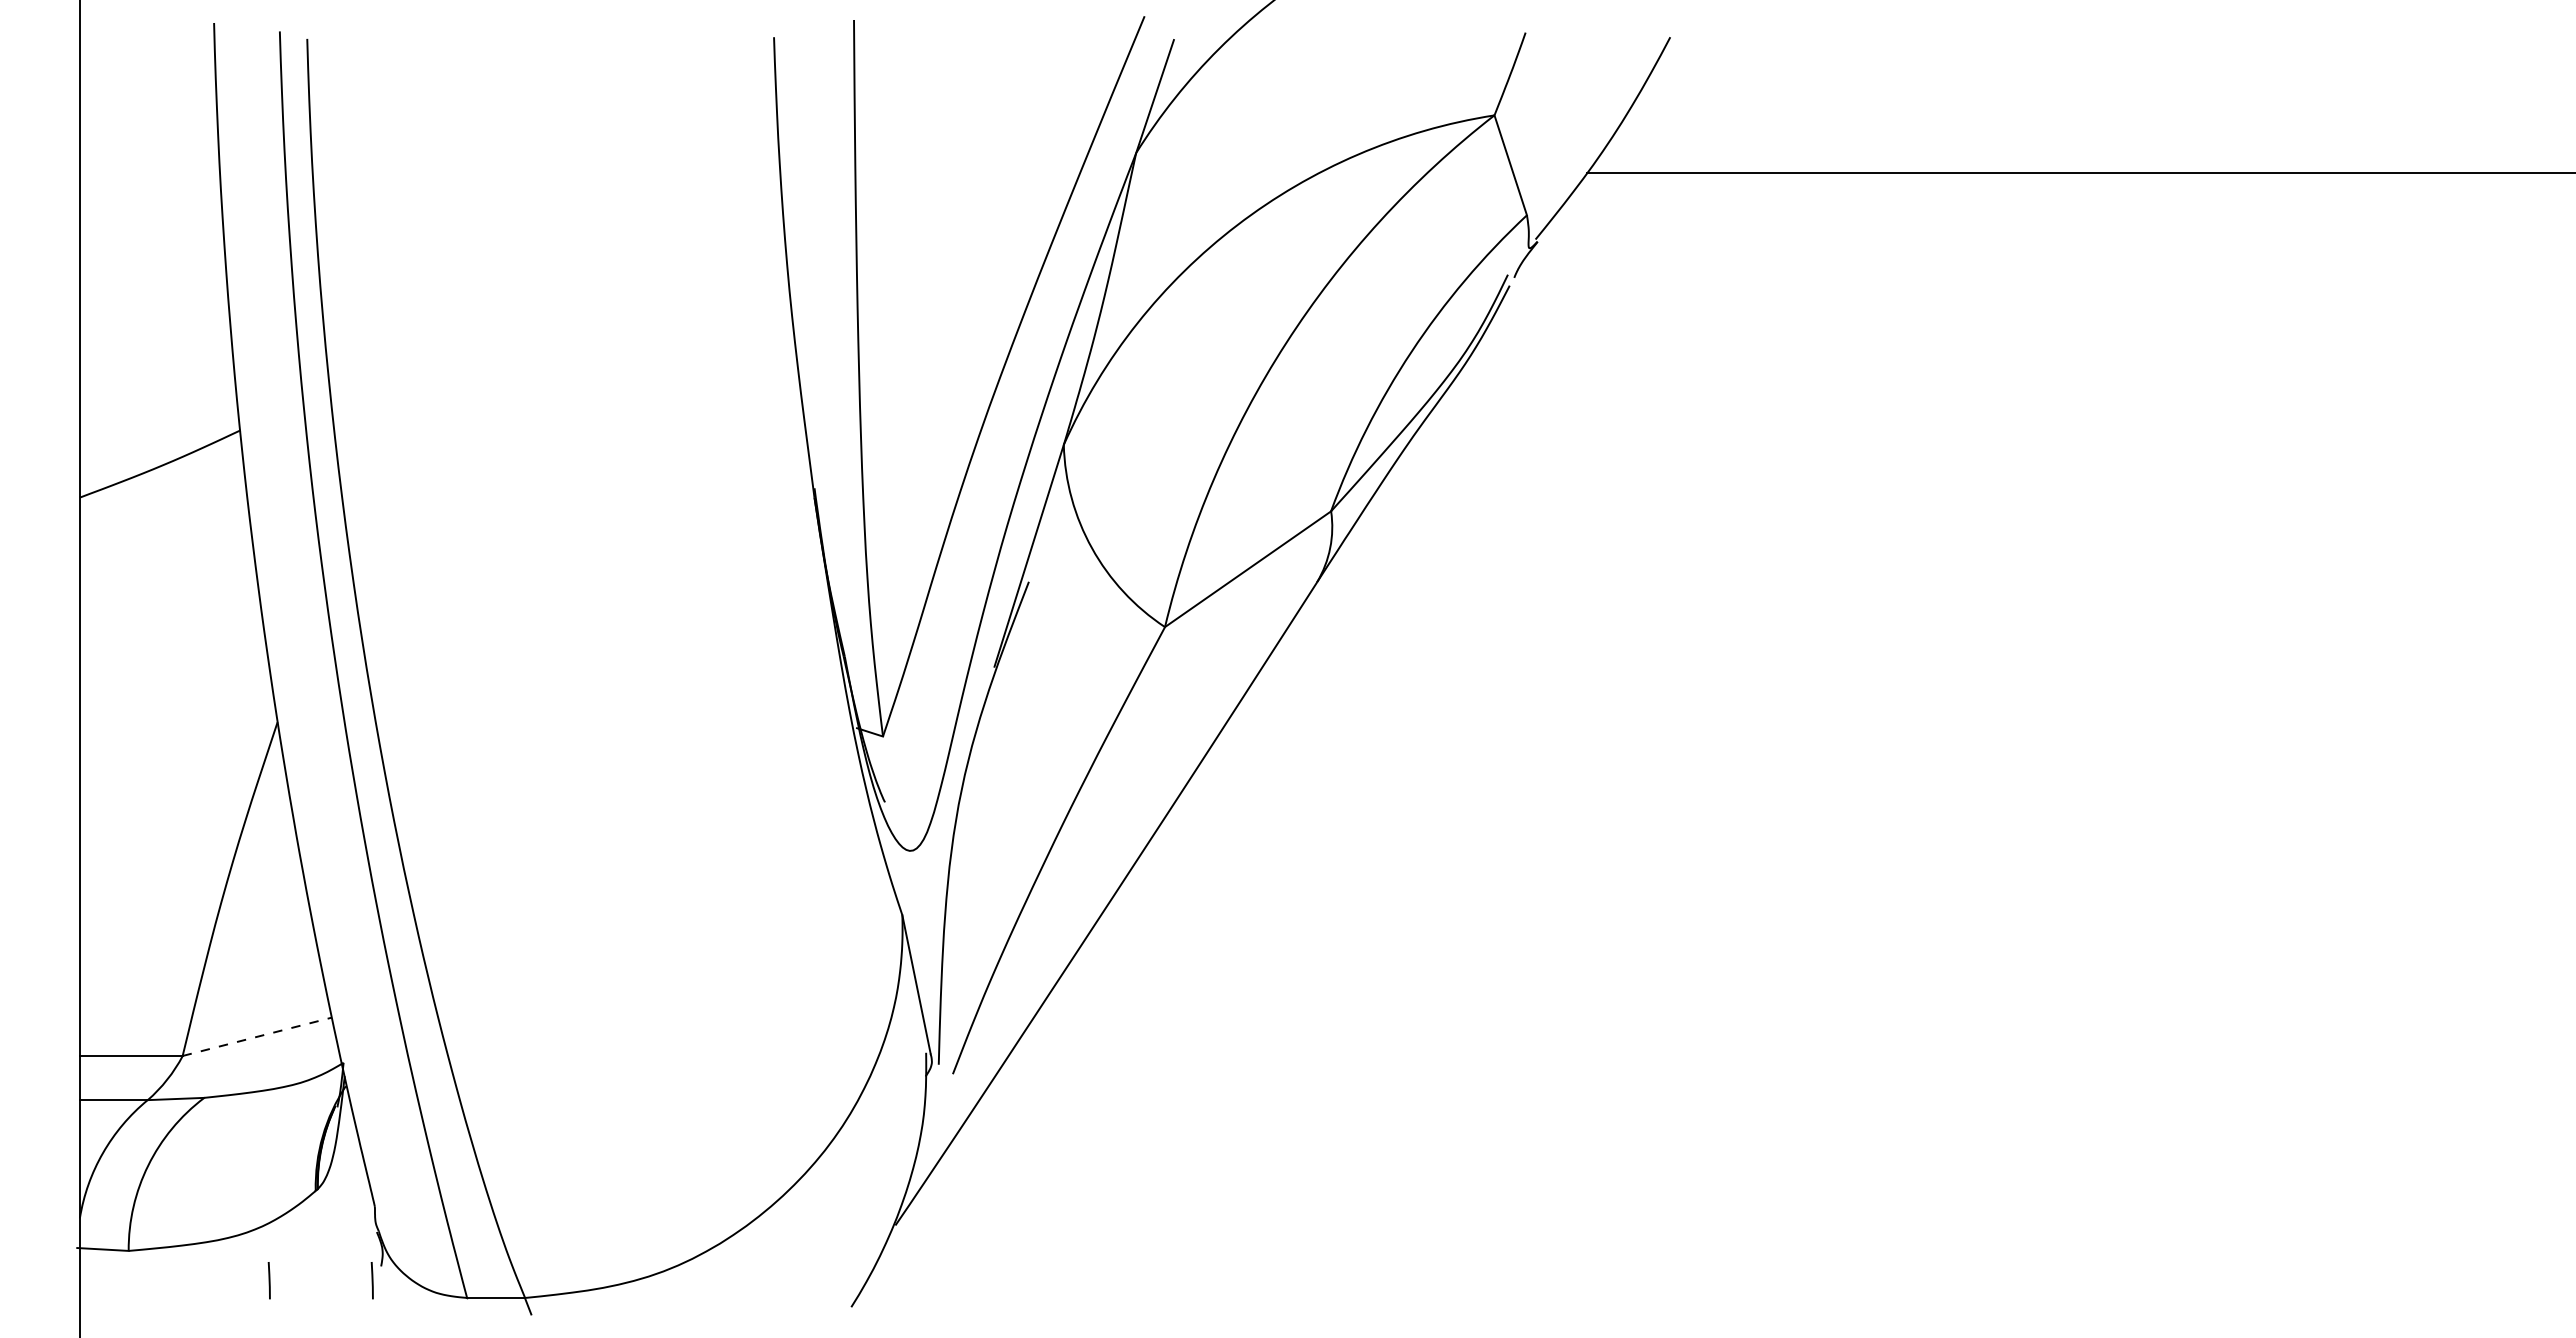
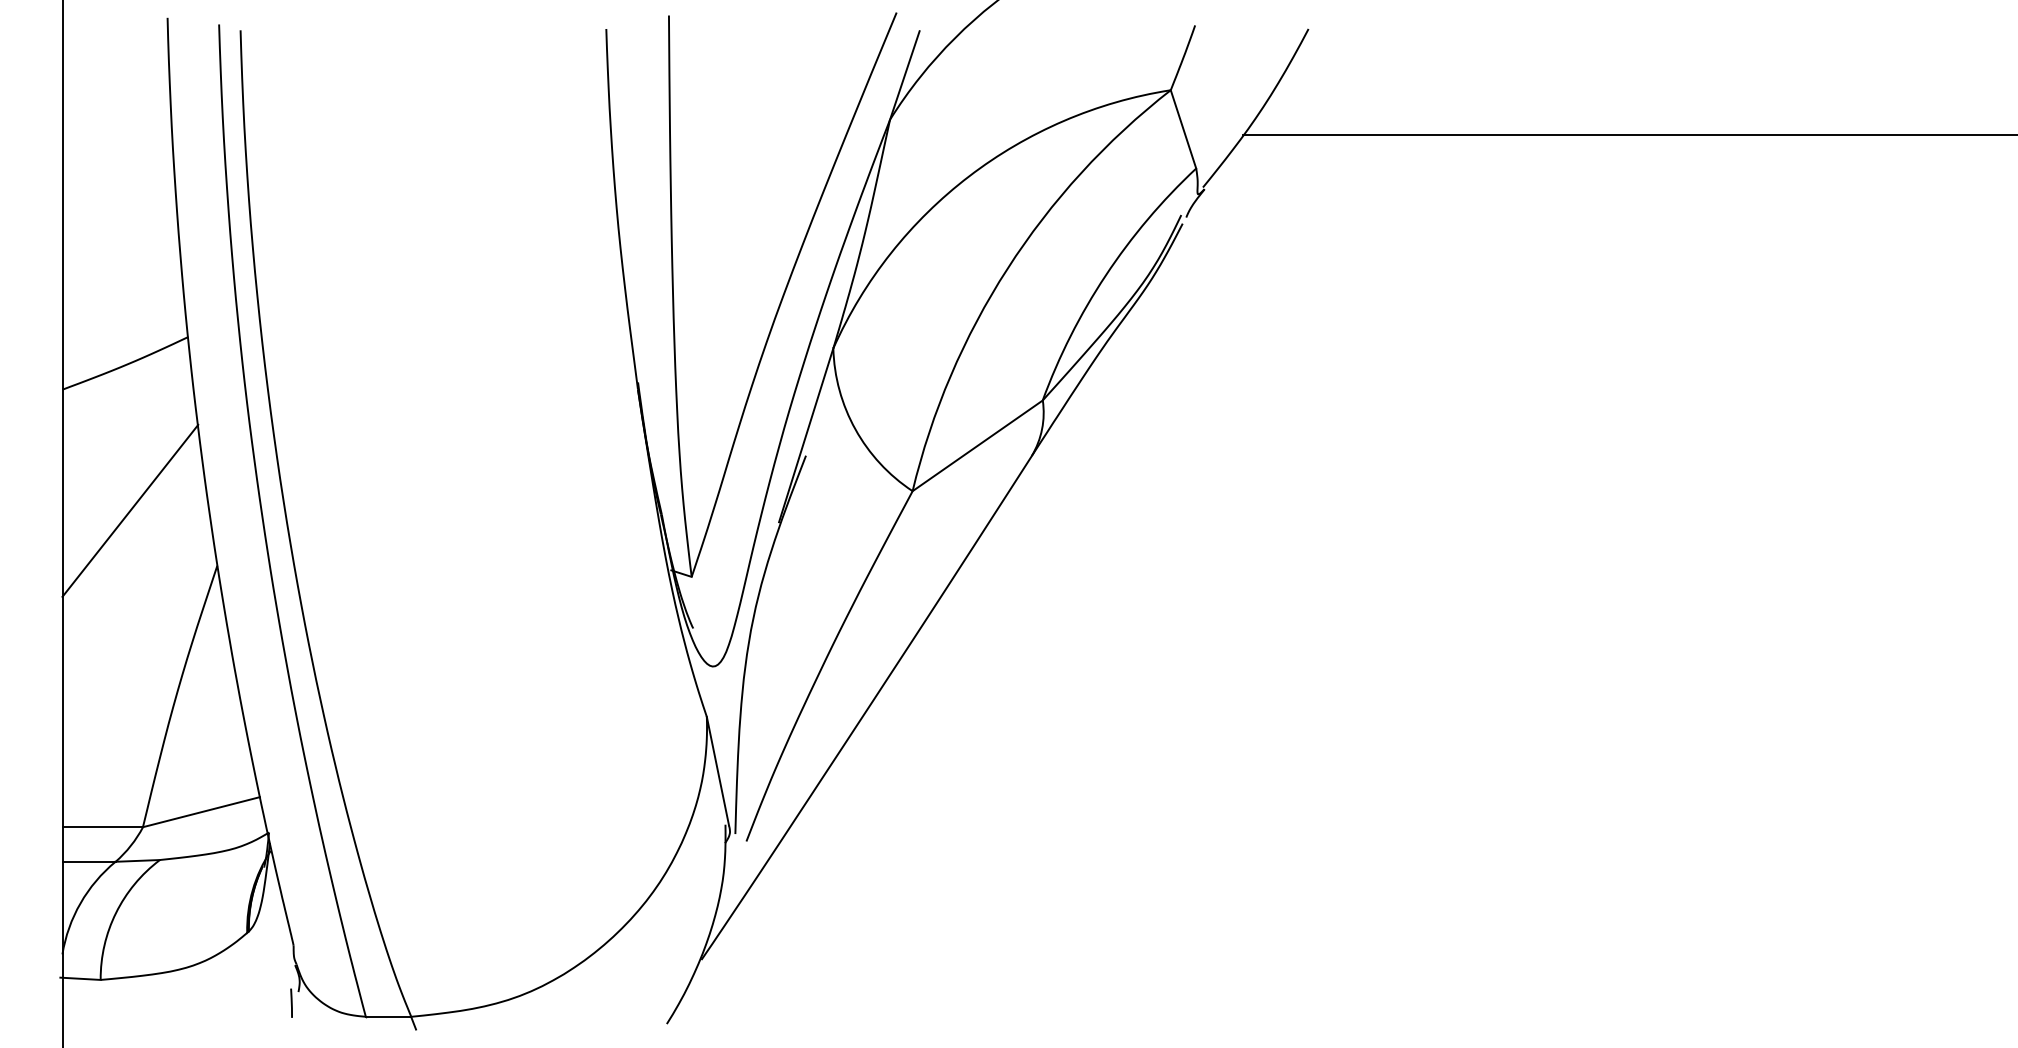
line: (166, 651) -> (130, 510), added
line: (257, 1036) -> (201, 811), dashed -> solid
line: (268, 1280) -> (210, 1003), removed

